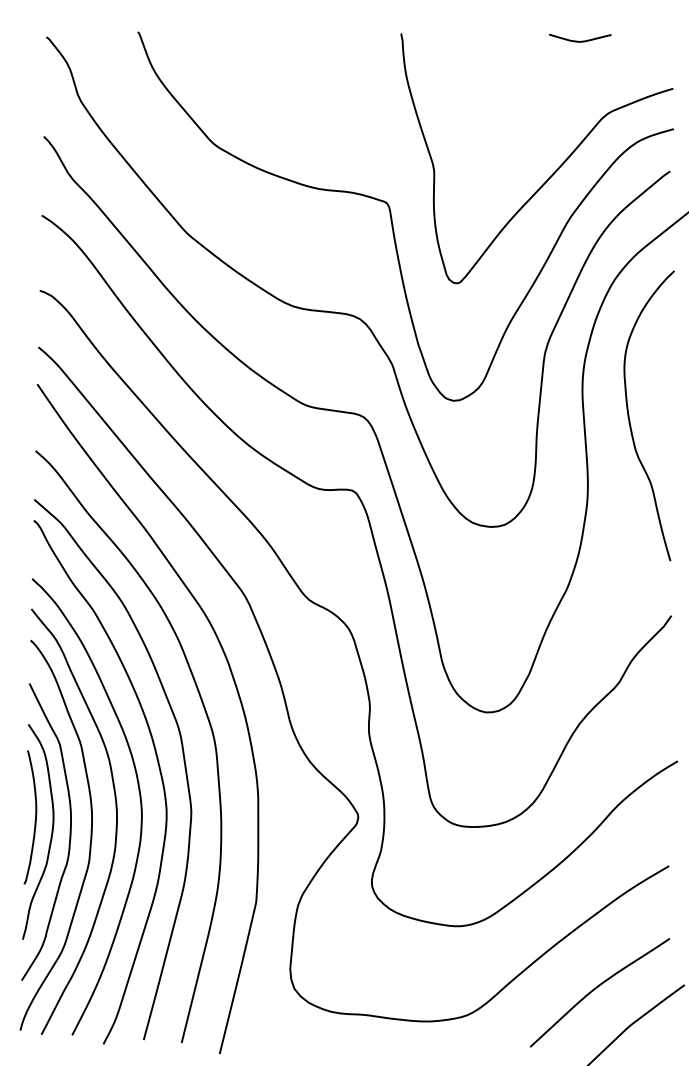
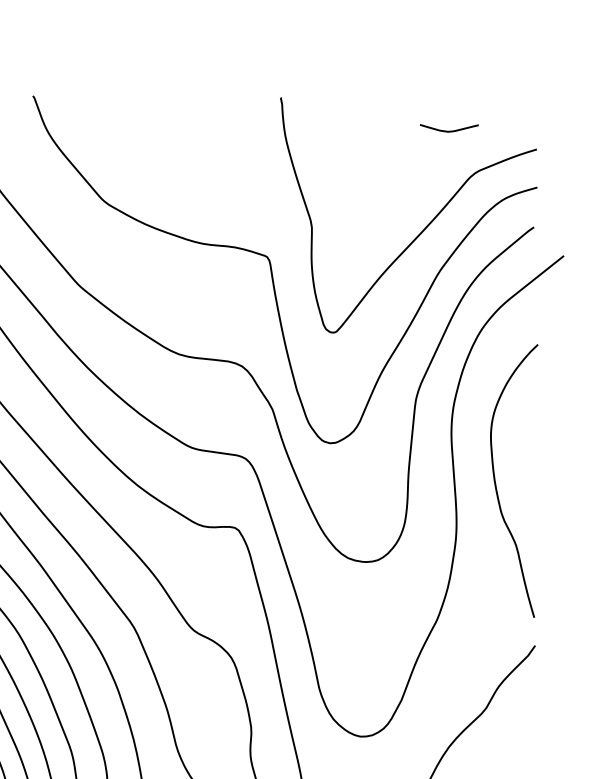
curve: (580, 40) -> (449, 130), moved
curve: (630, 420) -> (496, 485), moved

